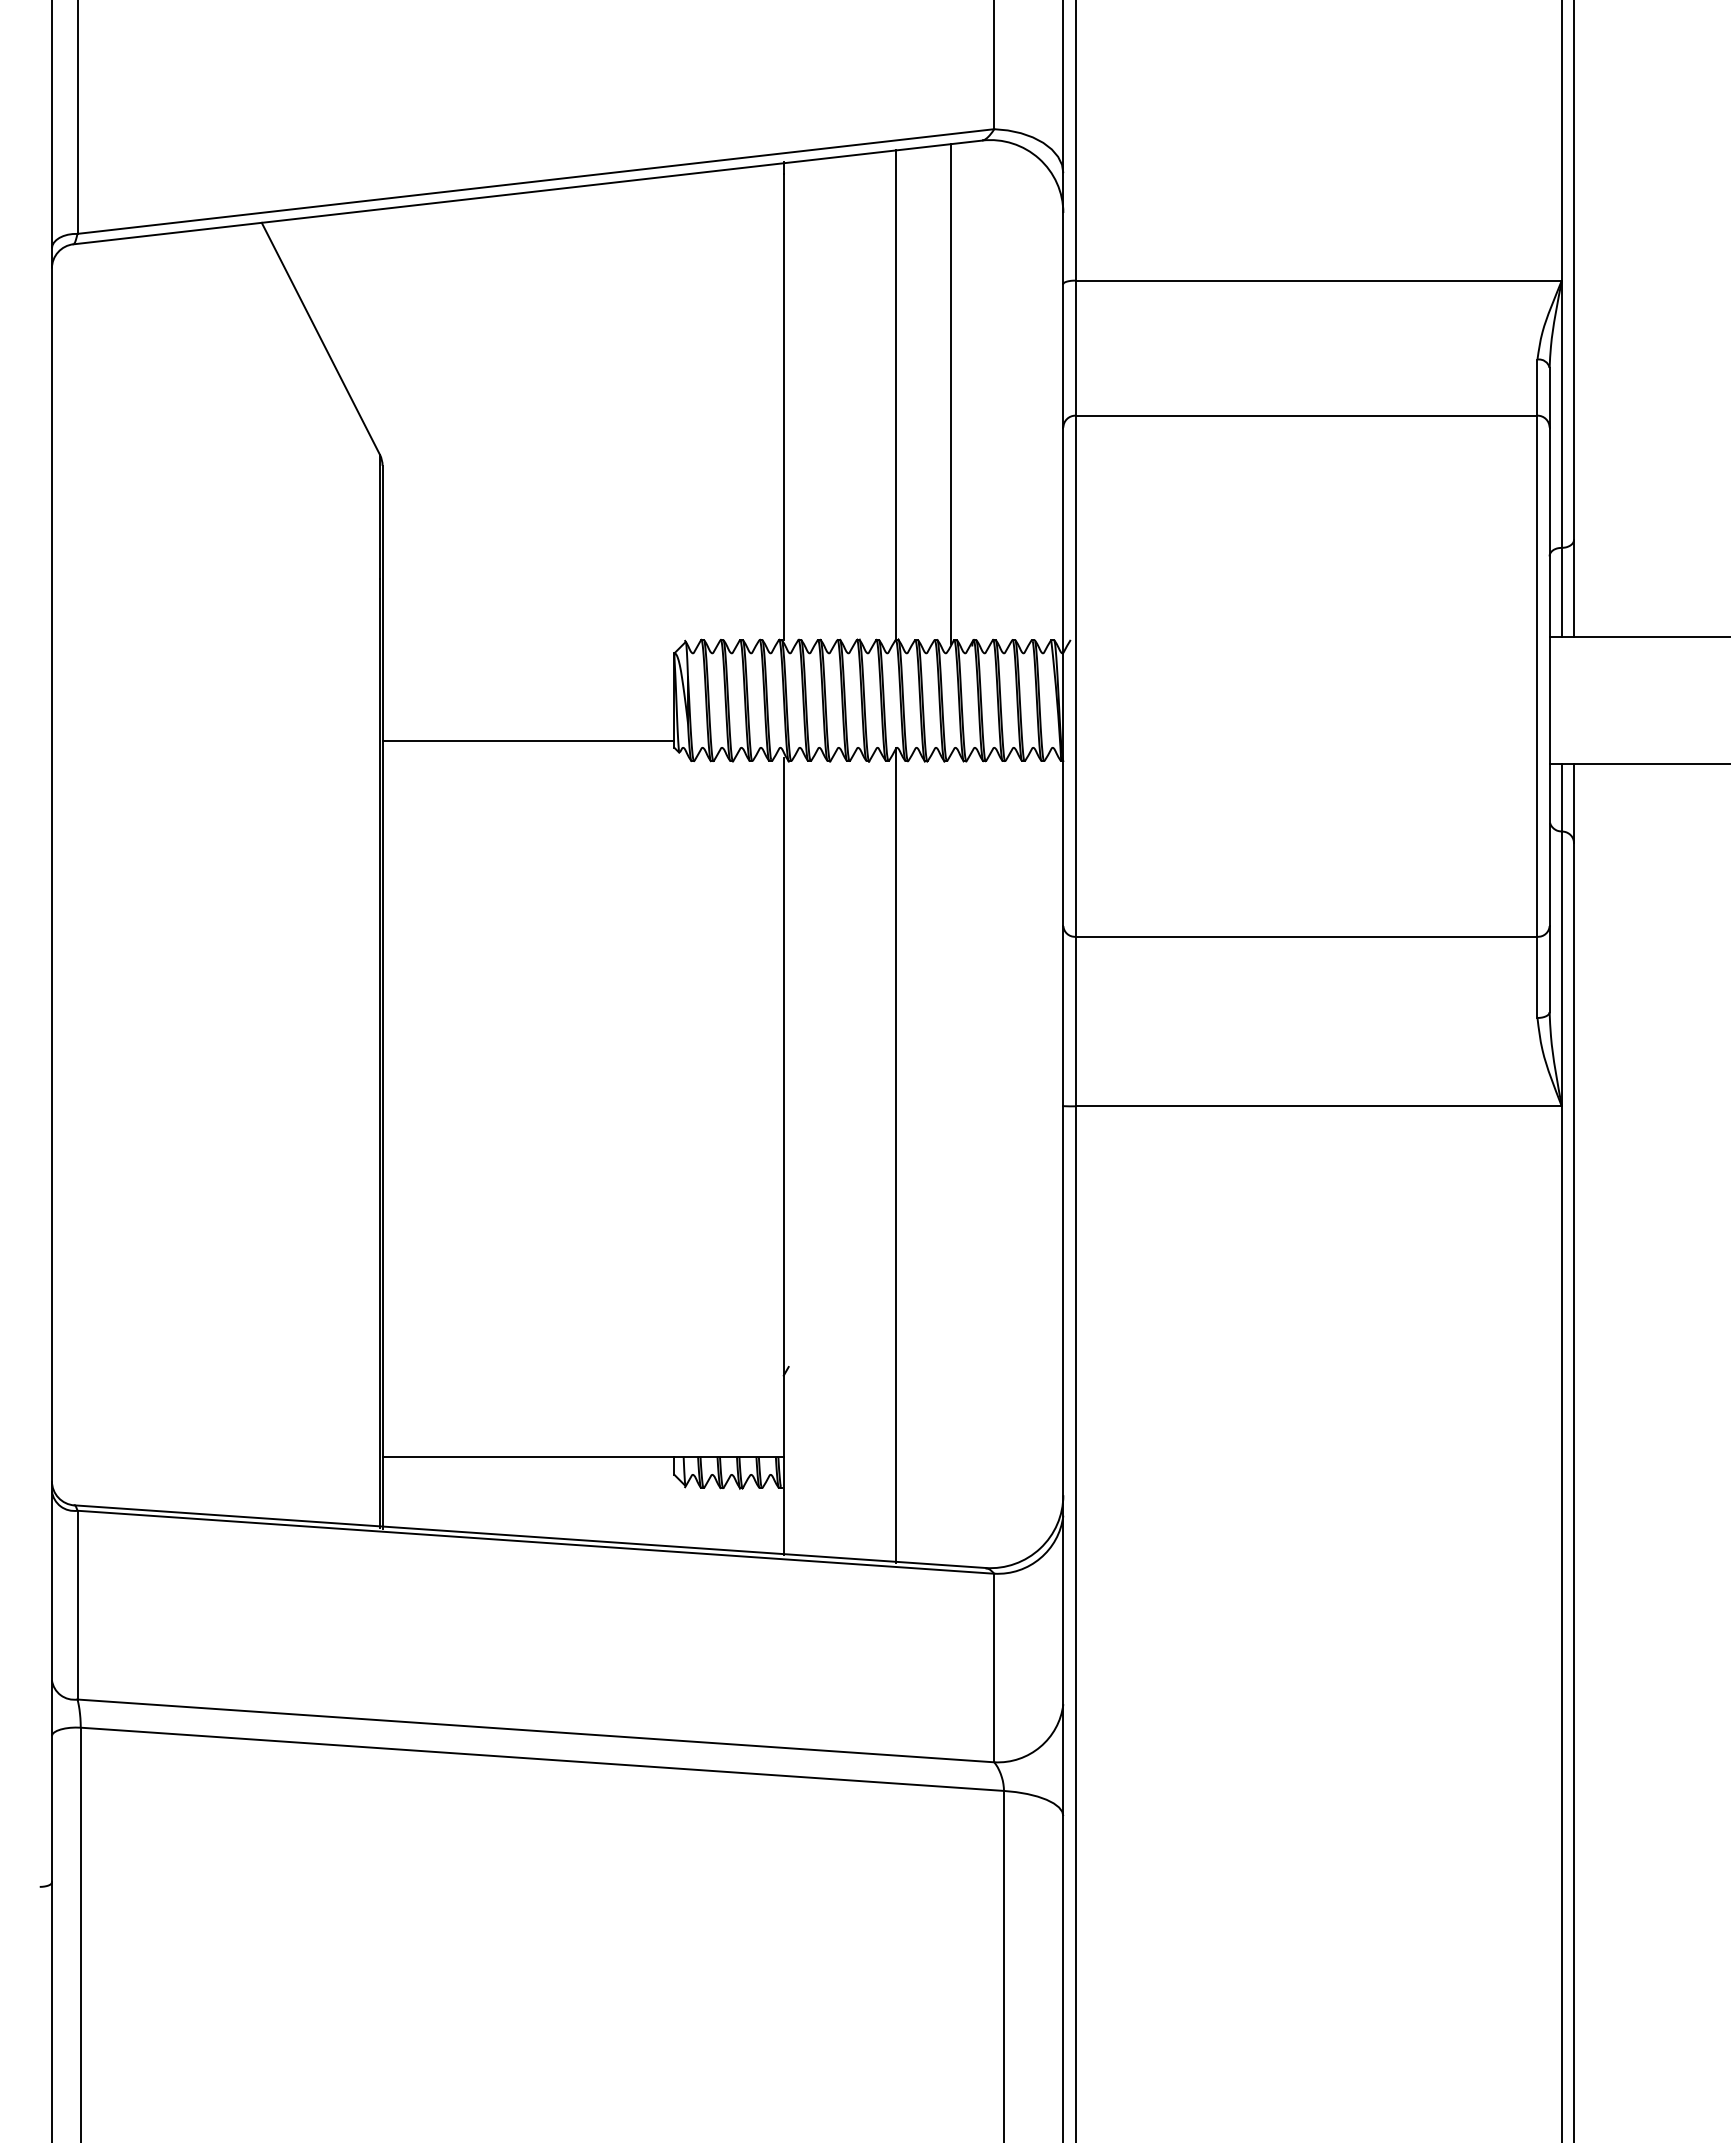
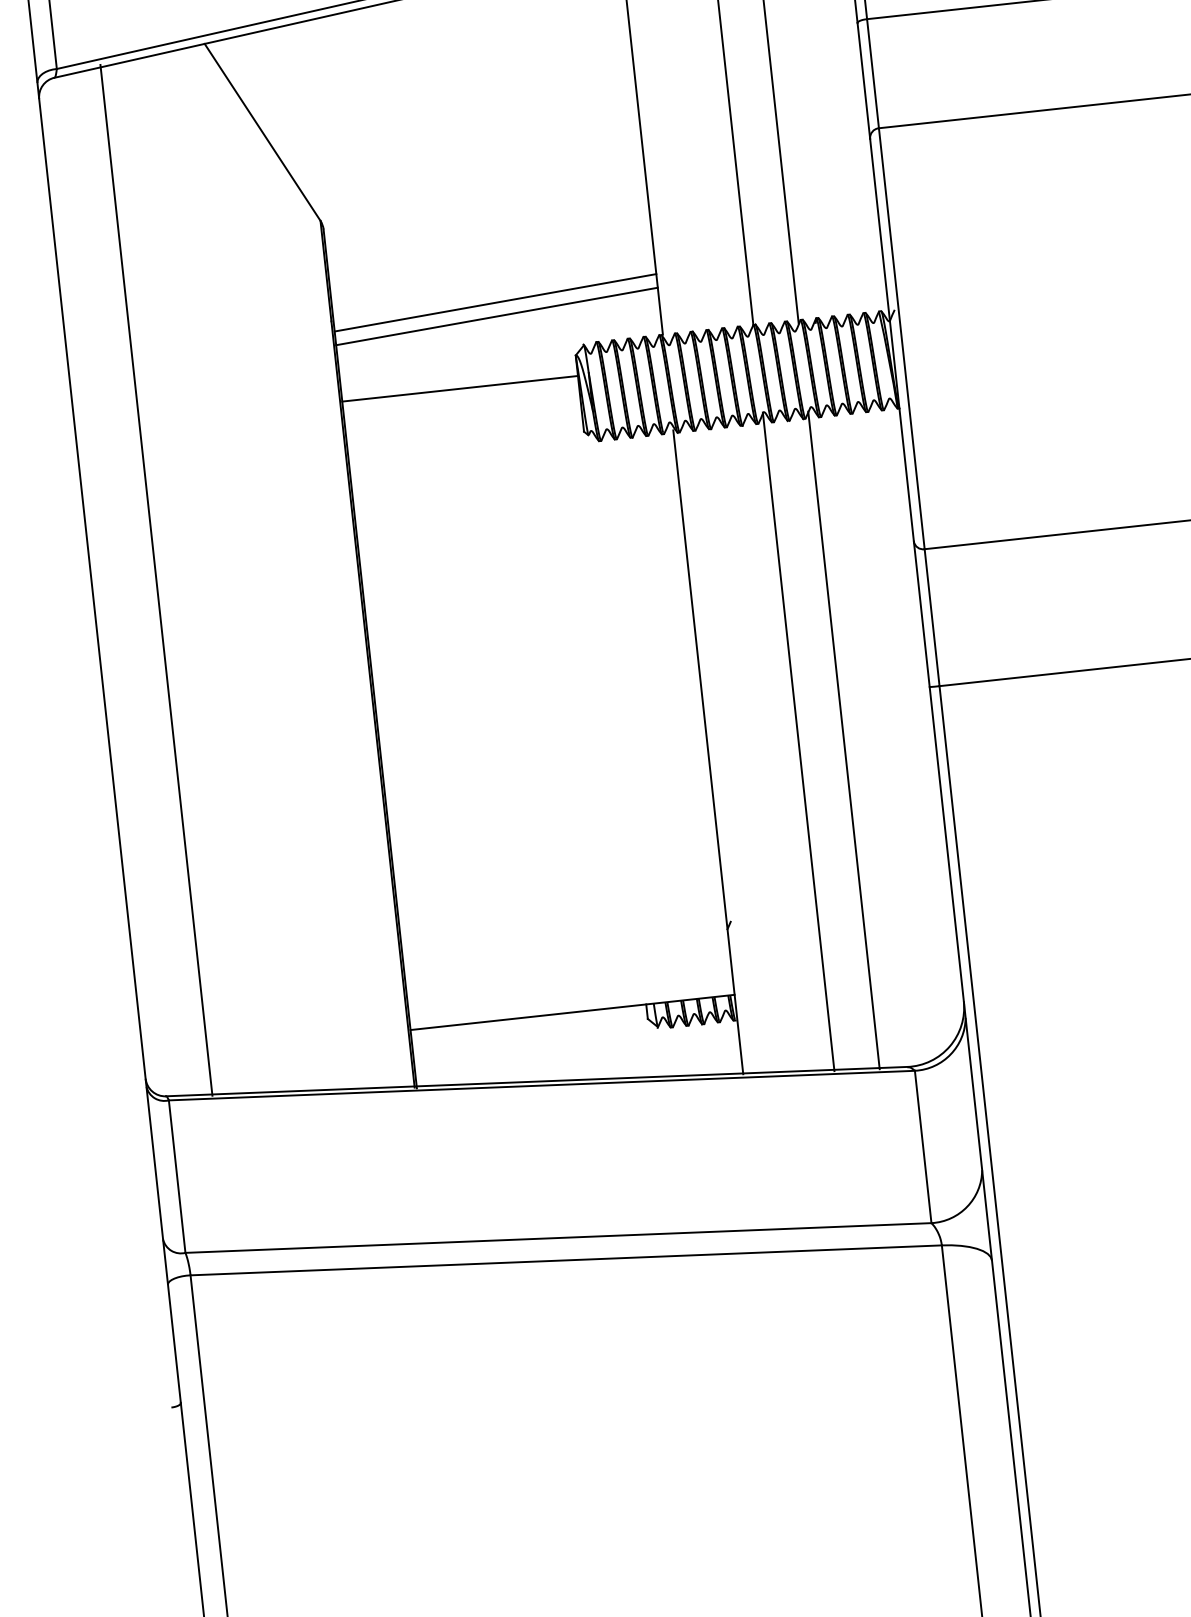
line: (582, 578) -> (494, 303), added
line: (582, 594) -> (496, 315), added
line: (528, 740) -> (460, 388), moved
line: (131, 872) -> (156, 580), added
line: (951, 1160) -> (844, 740), added

